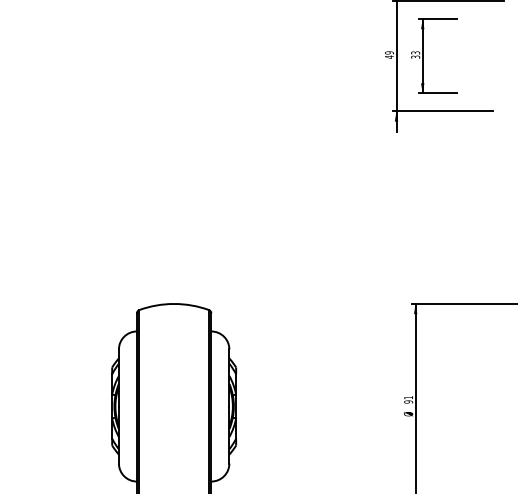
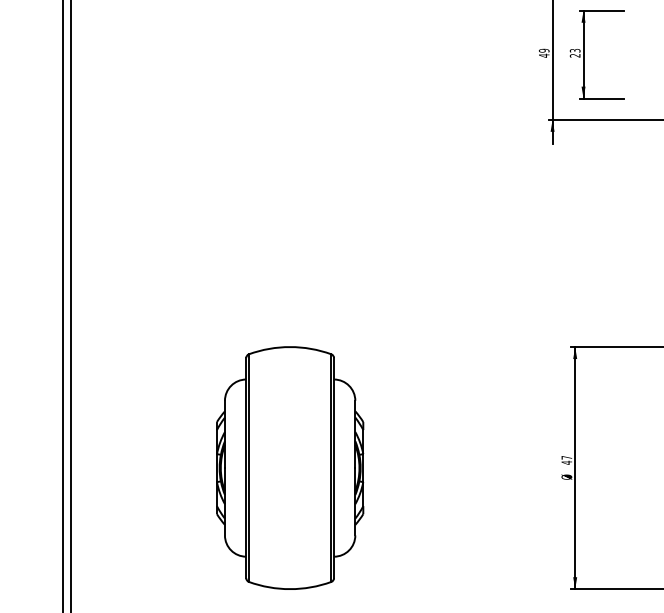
text: (415, 56) -> (575, 55), 33 -> 23
text: (408, 400) -> (566, 460), 91 -> 47

